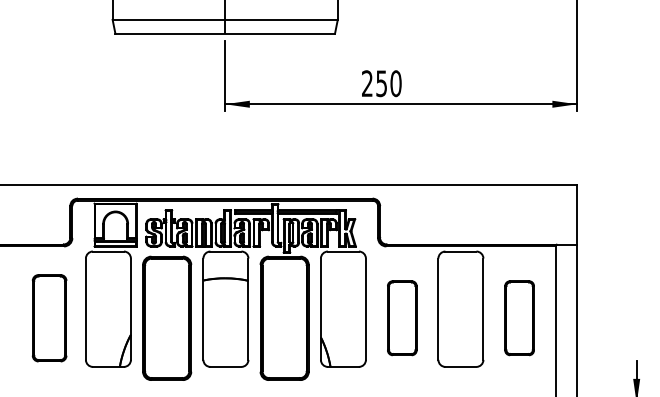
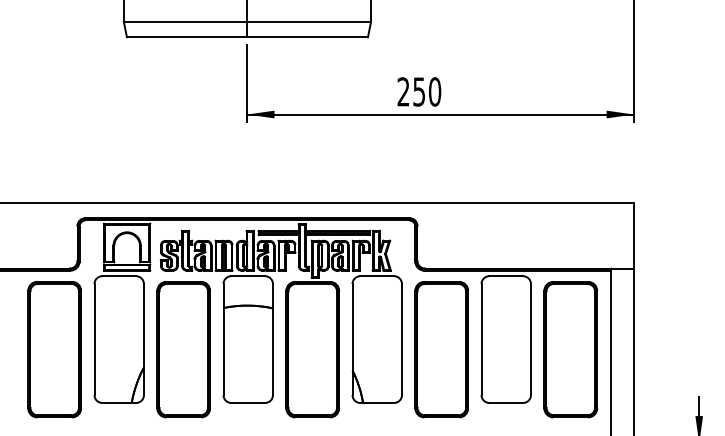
part: (49, 317) -> (54, 348), size x1.43
part: (402, 317) -> (442, 348), size x1.67
part: (519, 317) -> (570, 348), size x1.67

